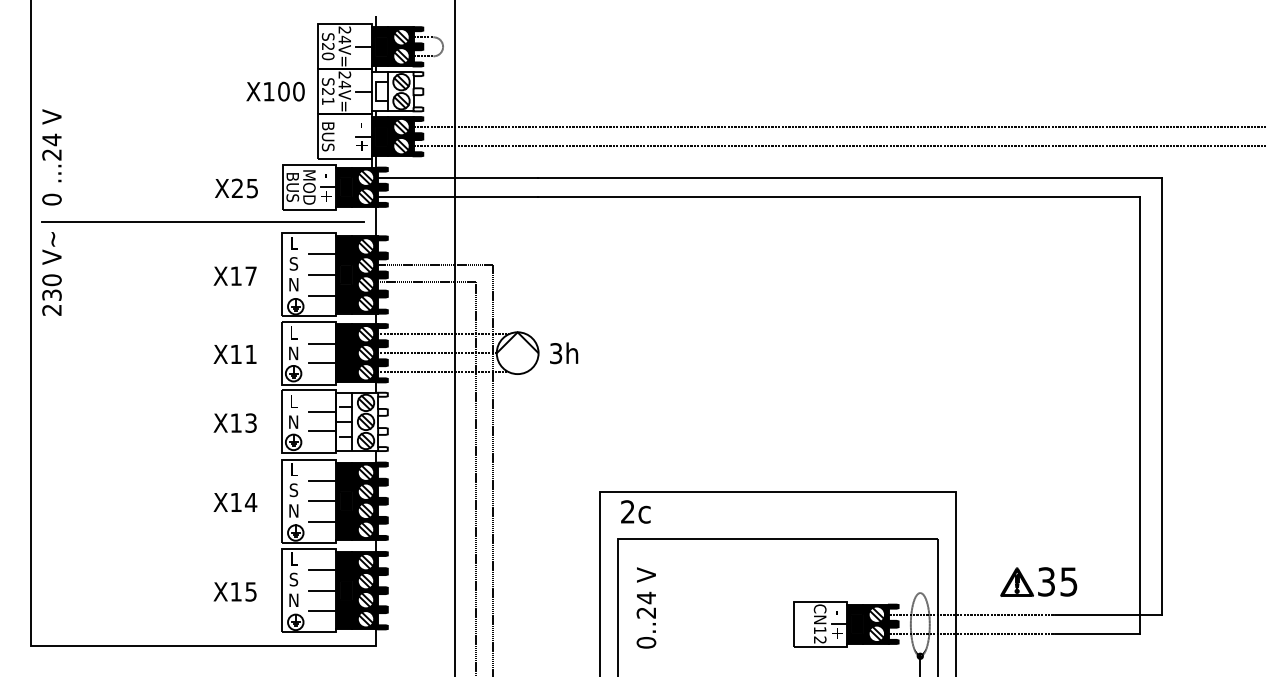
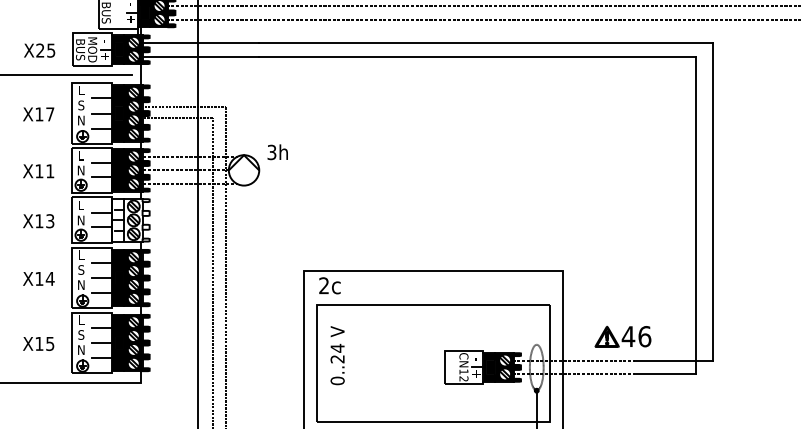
text: (564, 353) -> (278, 152), moved
text: (1057, 581) -> (636, 336), 35 -> 46

